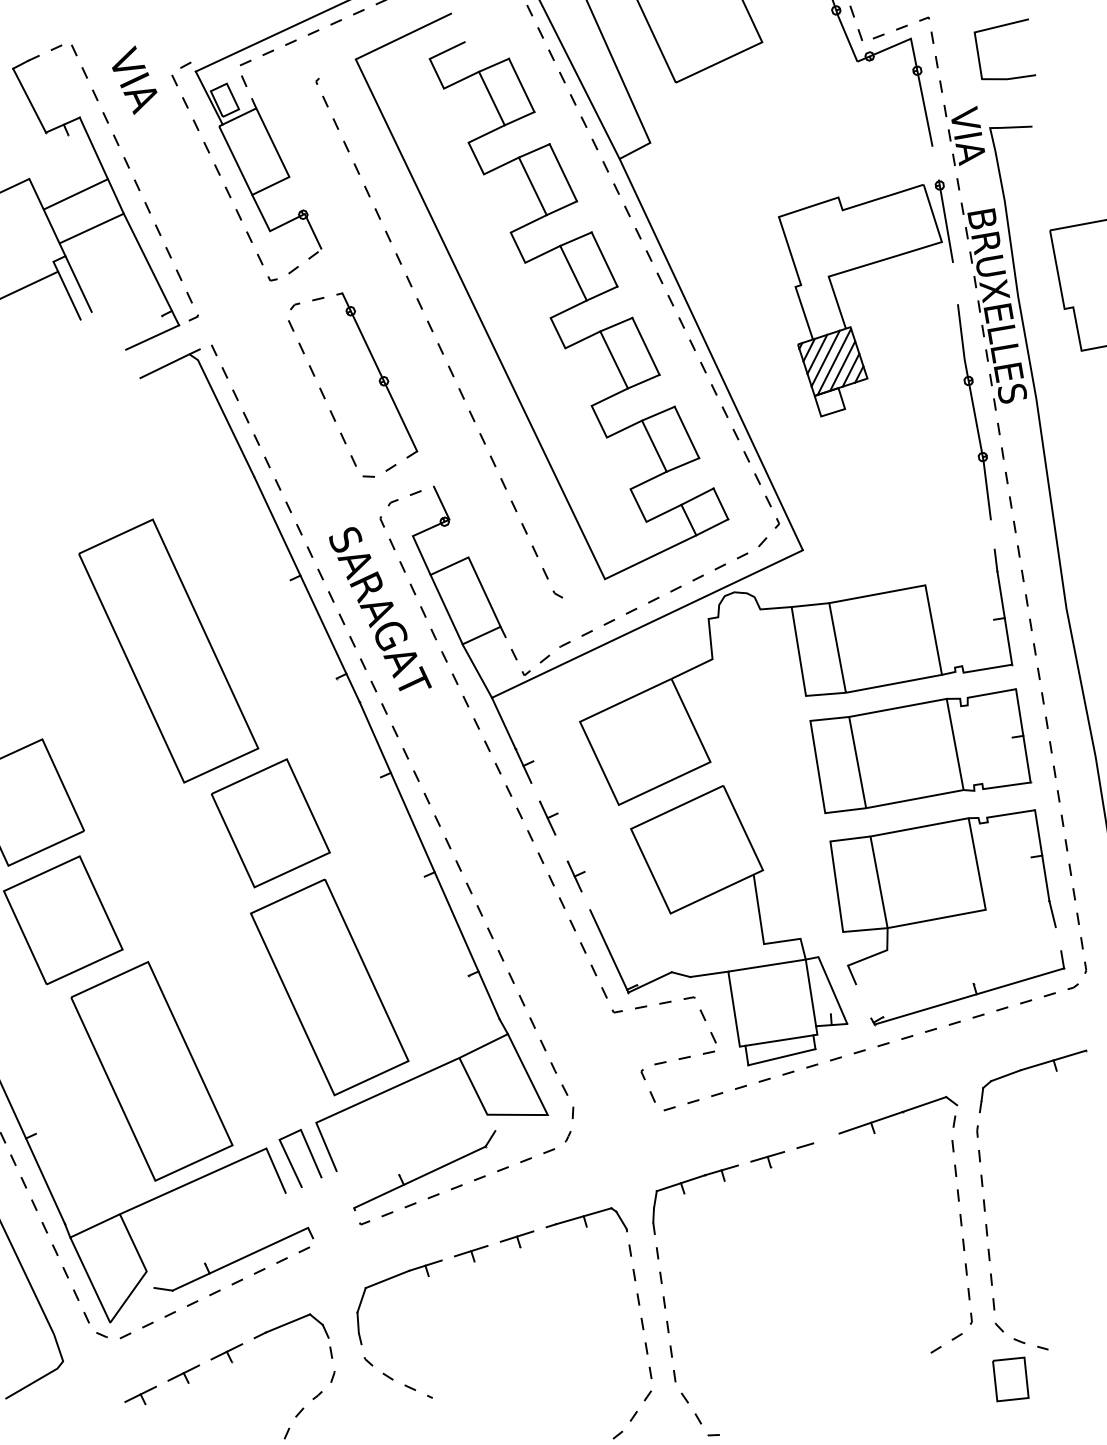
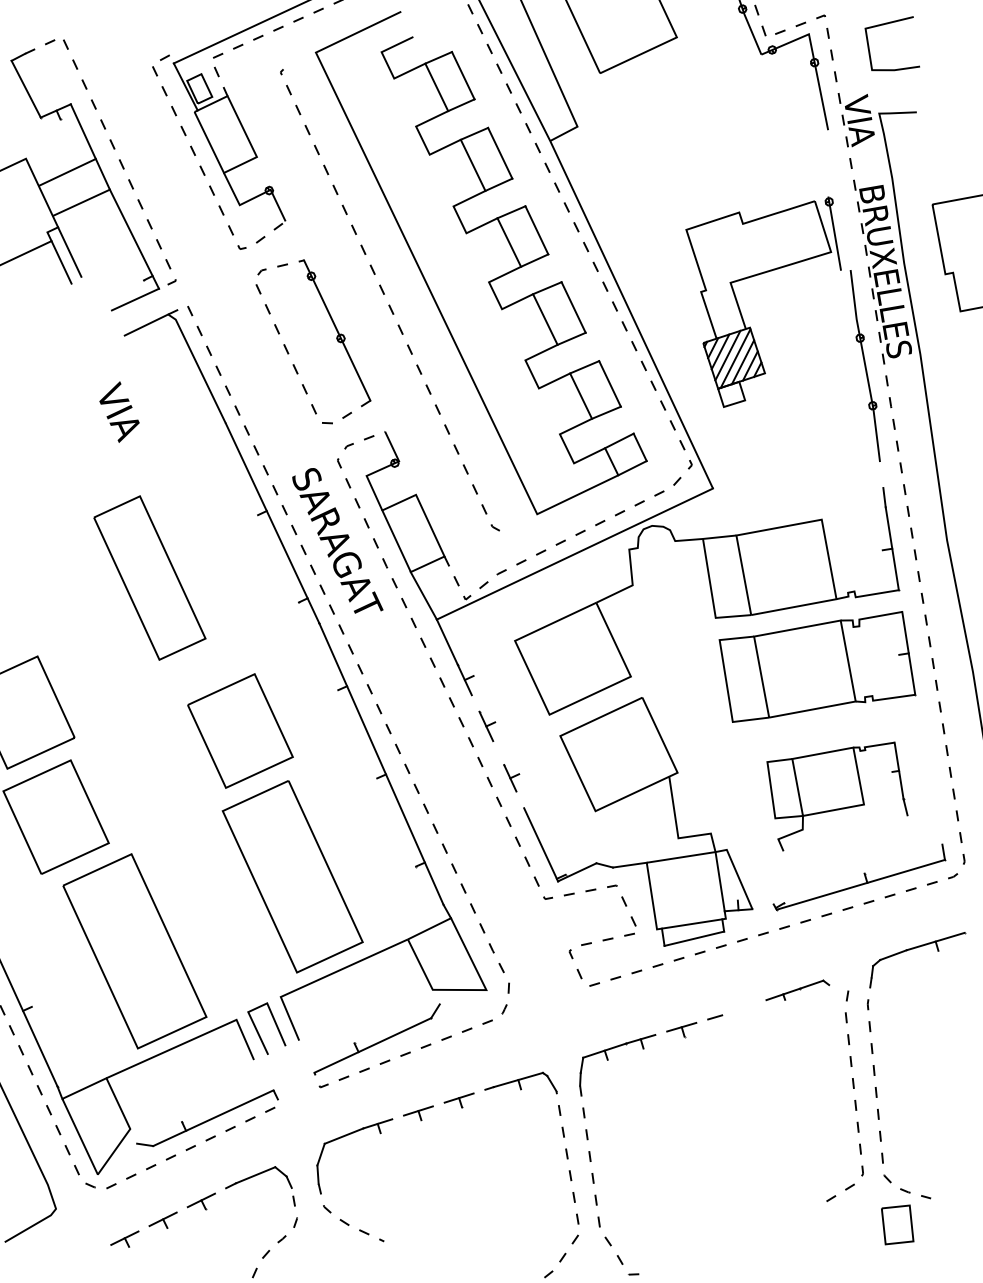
text: (134, 79) -> (119, 411), moved
part: (839, 305) -> (740, 308), moved
part: (168, 650) -> (149, 577), size x0.7
part: (942, 897) -> (836, 796), size x0.7
part: (898, 1115) -> (797, 990), size x0.6

